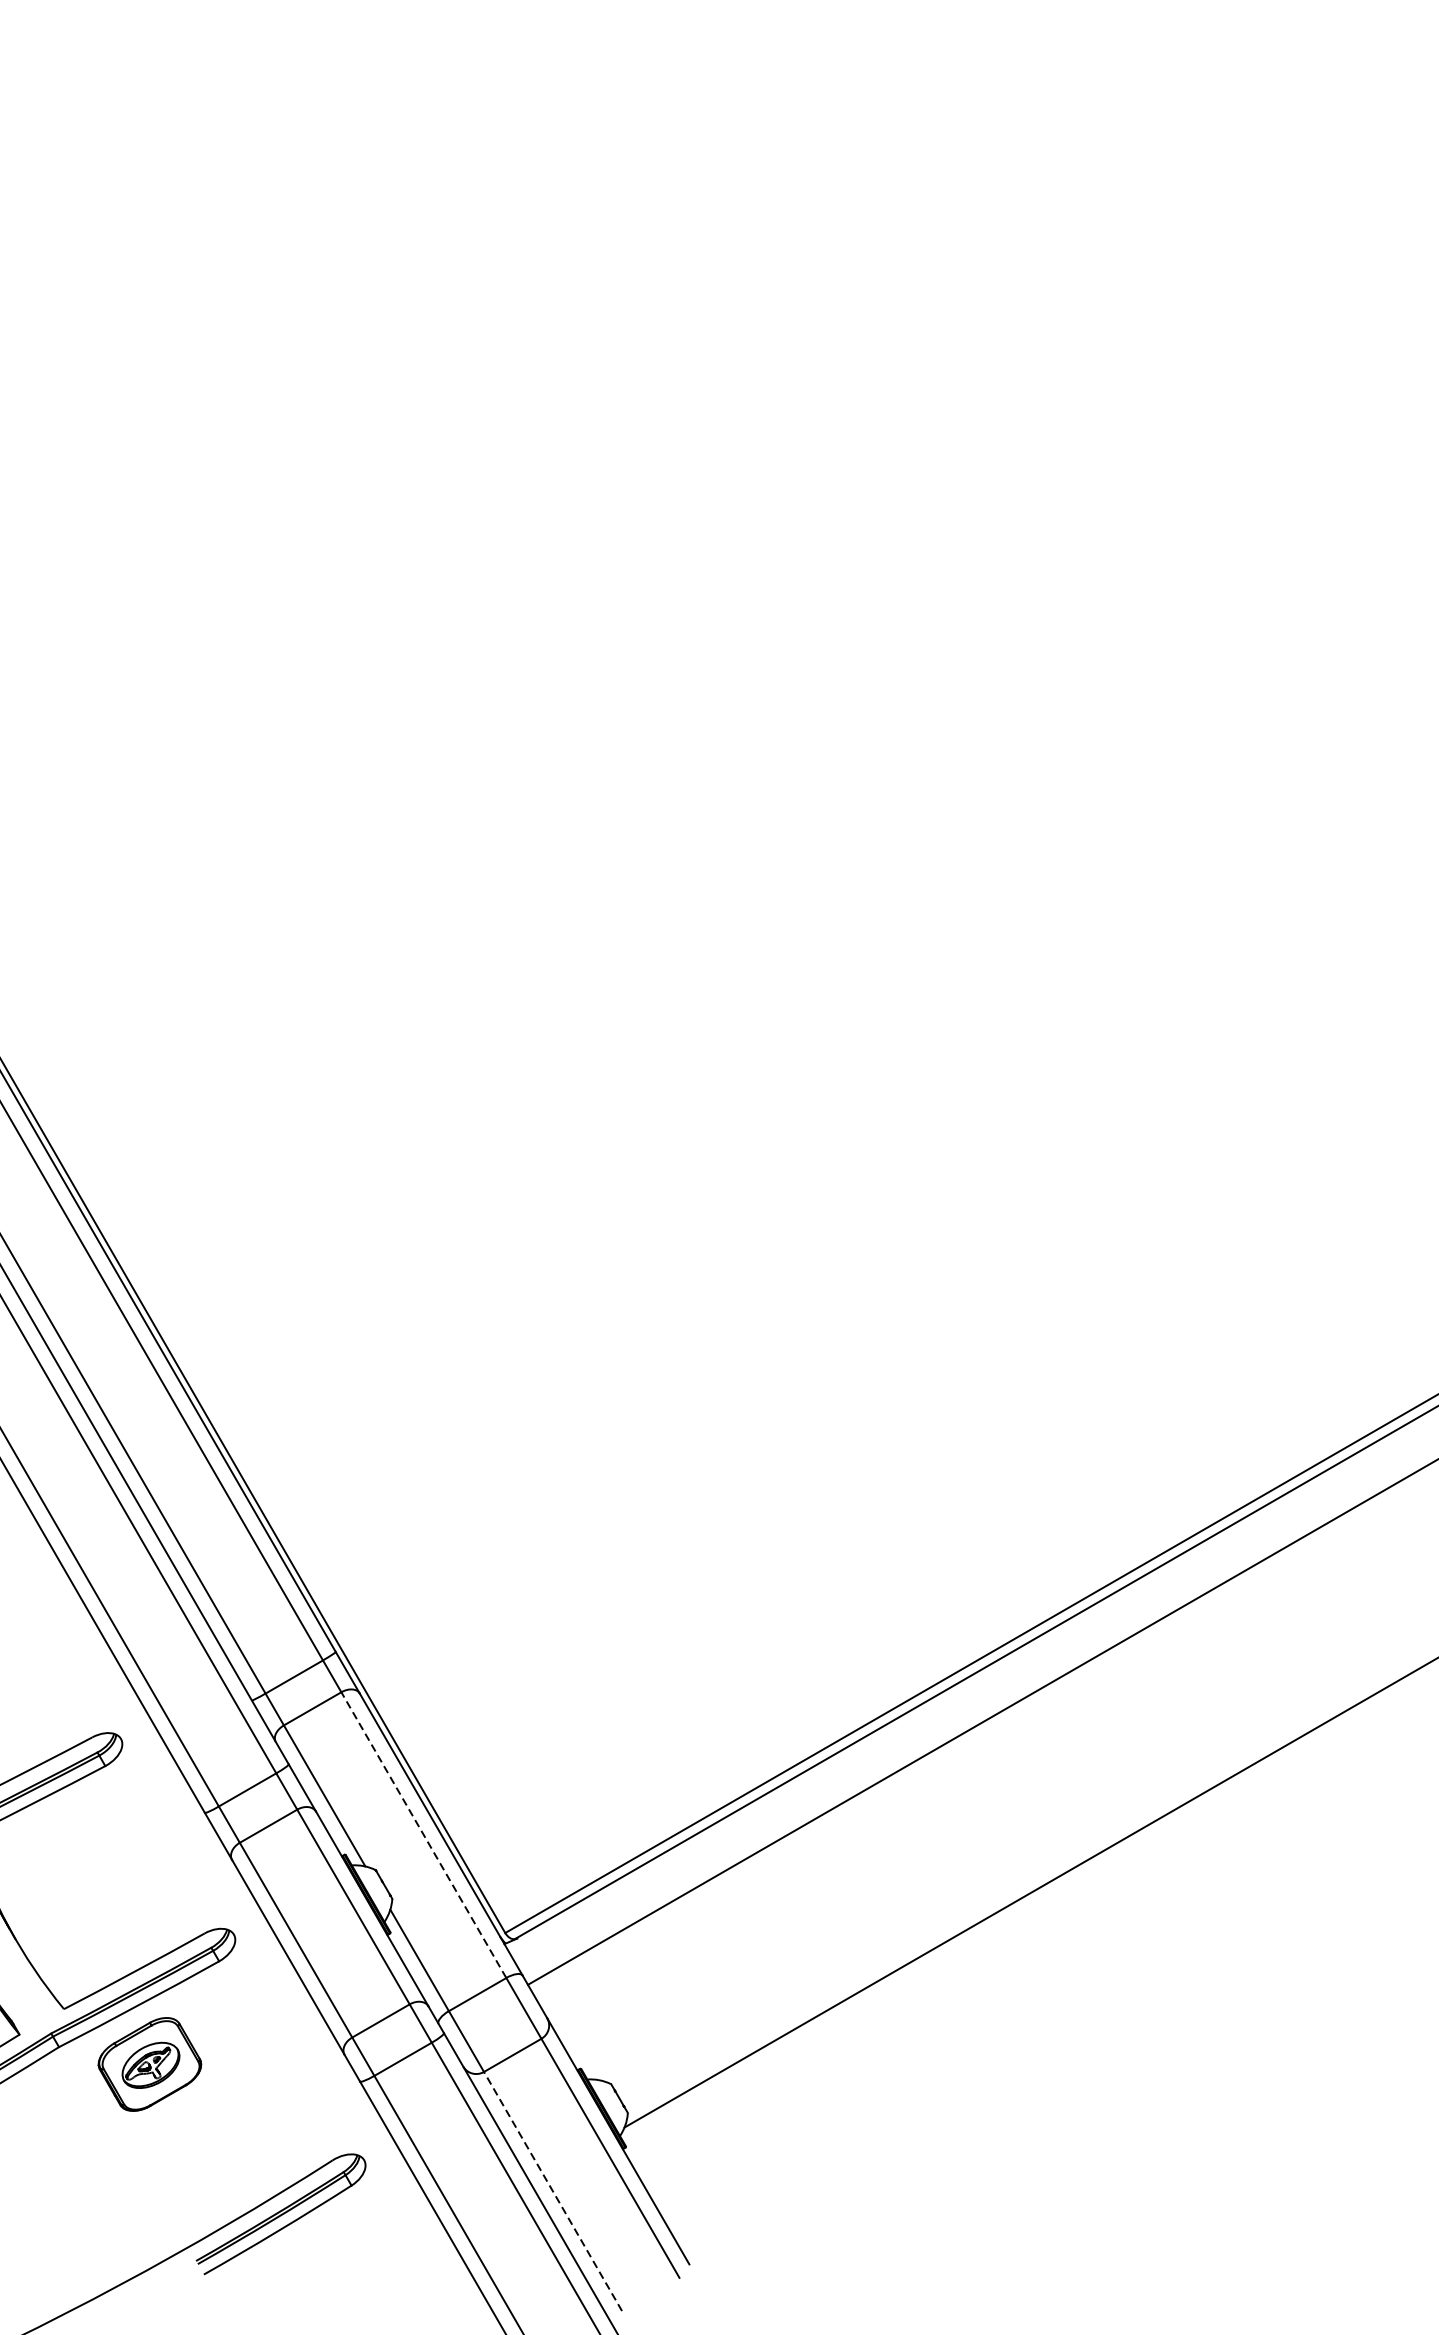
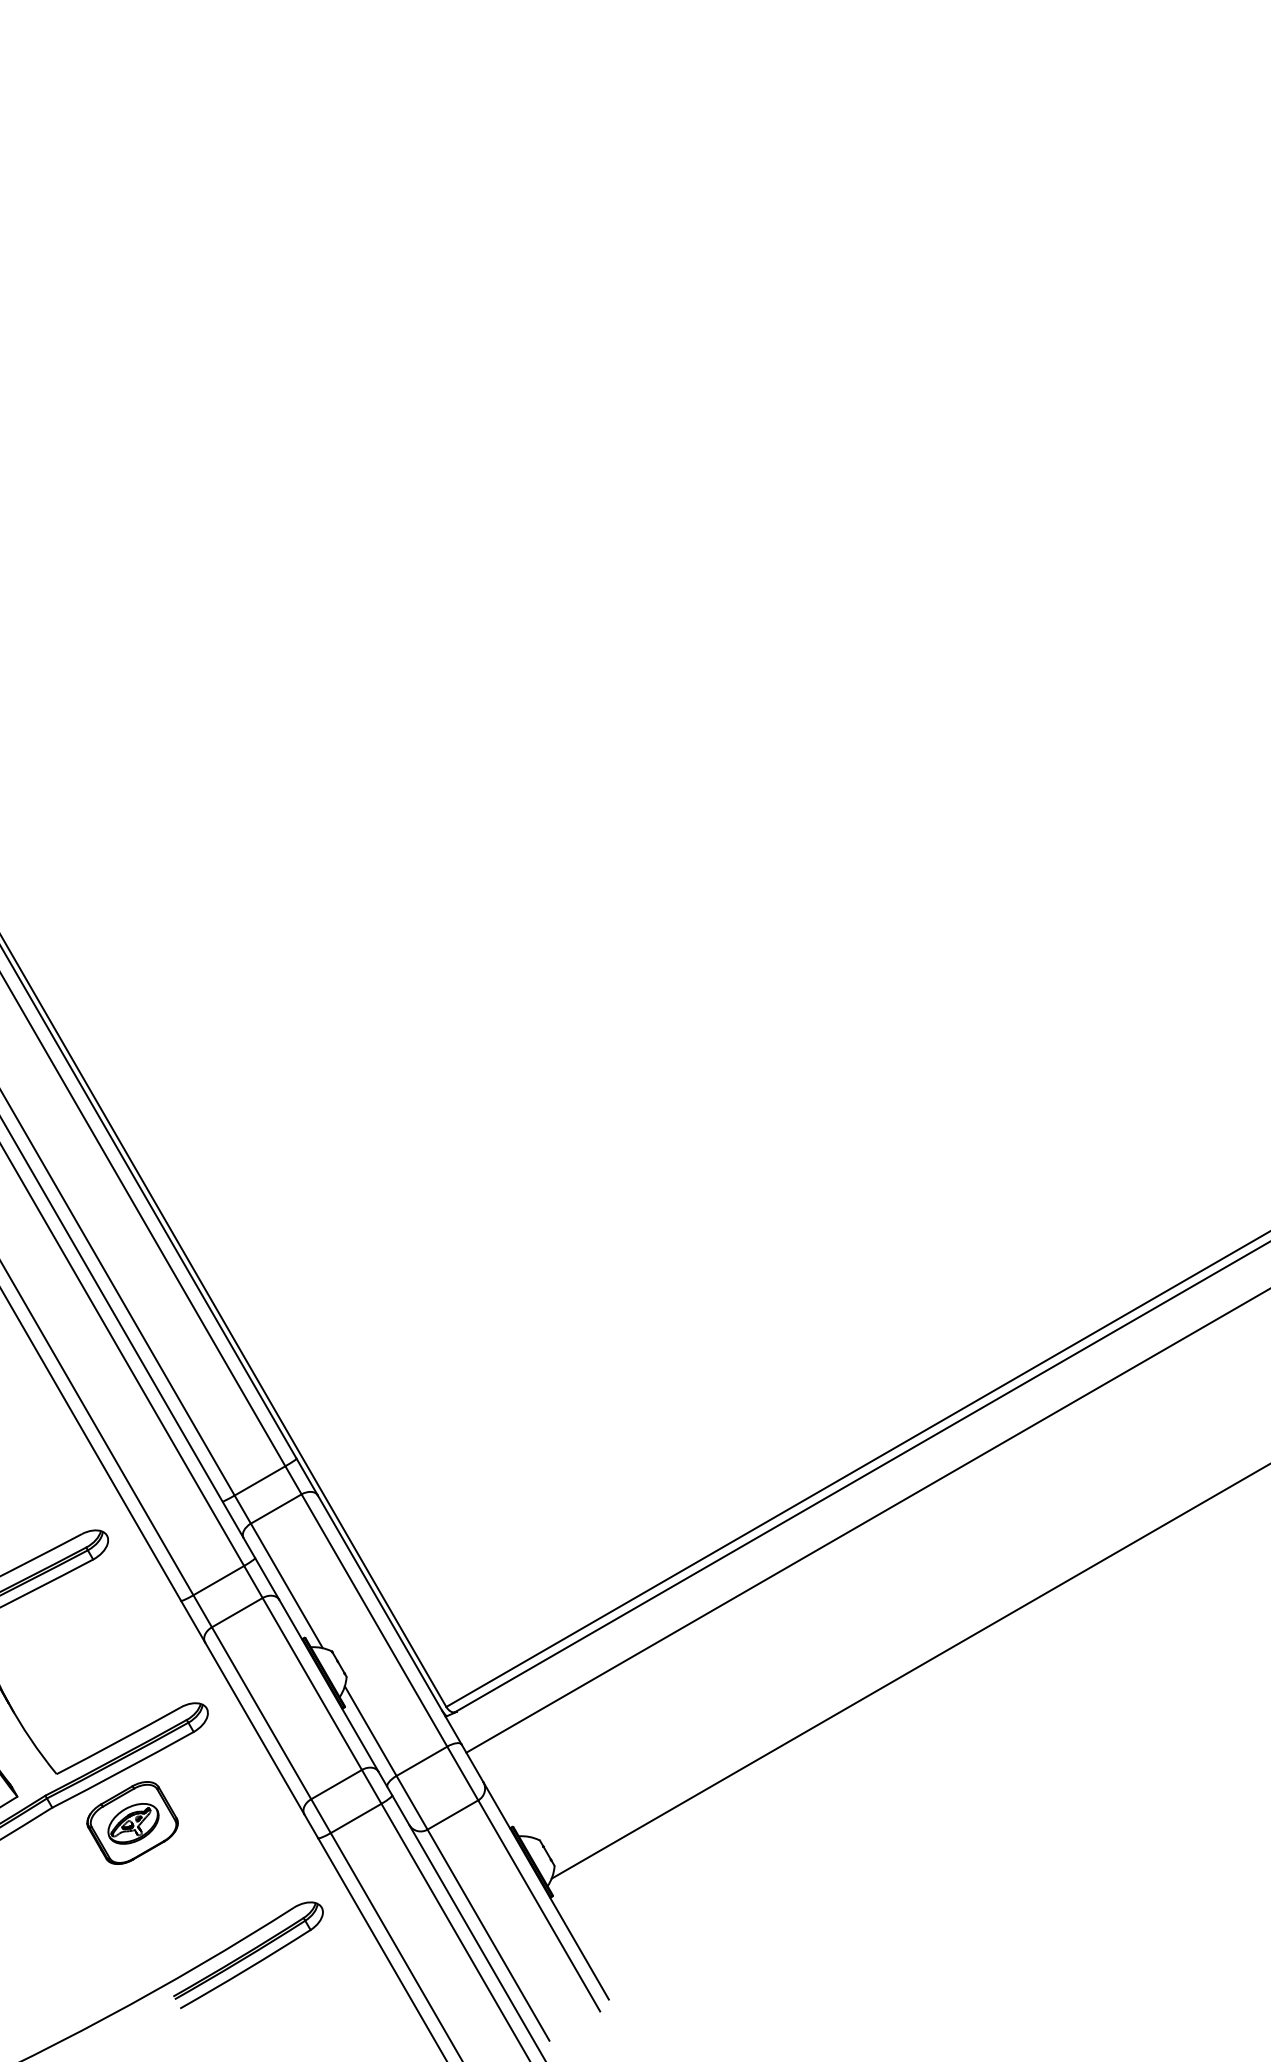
line: (423, 1835) -> (374, 1620), dashed -> solid
line: (553, 2191) -> (488, 1935), dashed -> solid

